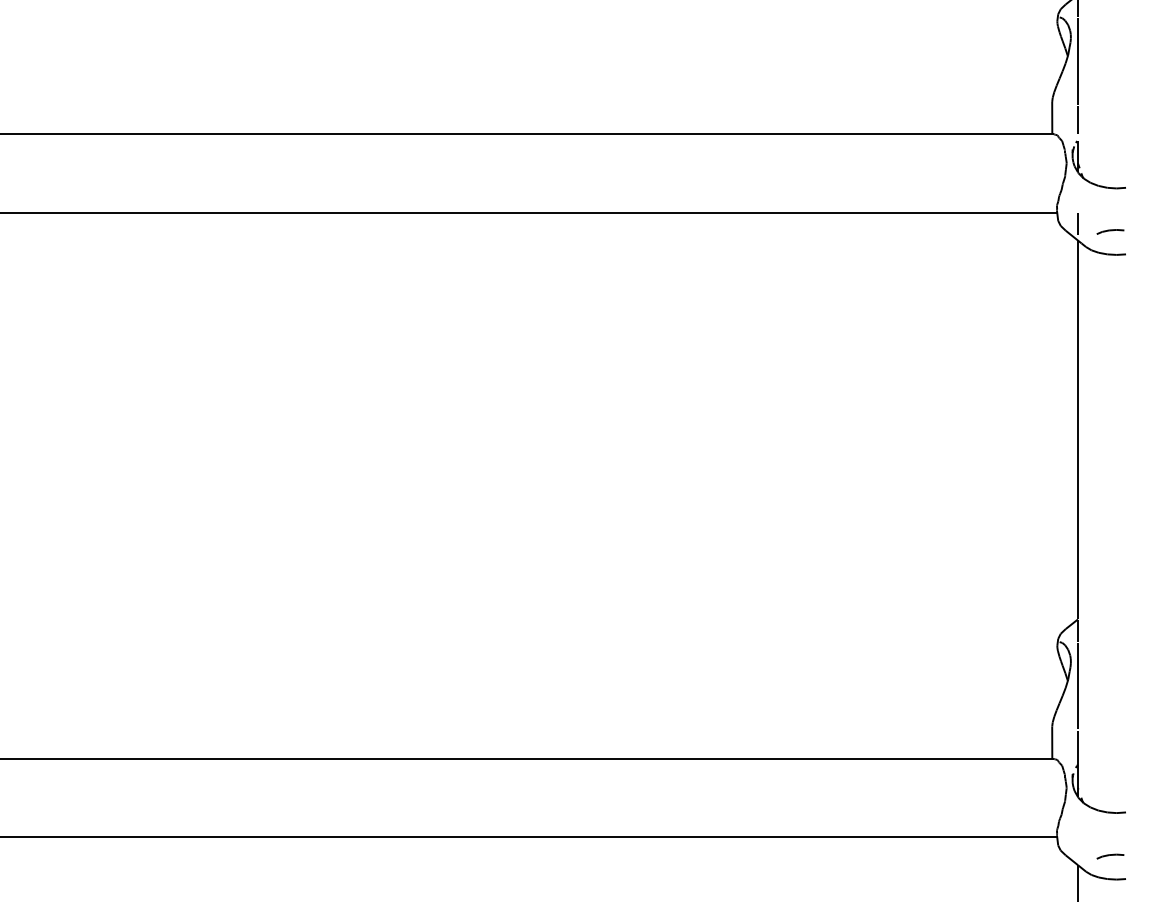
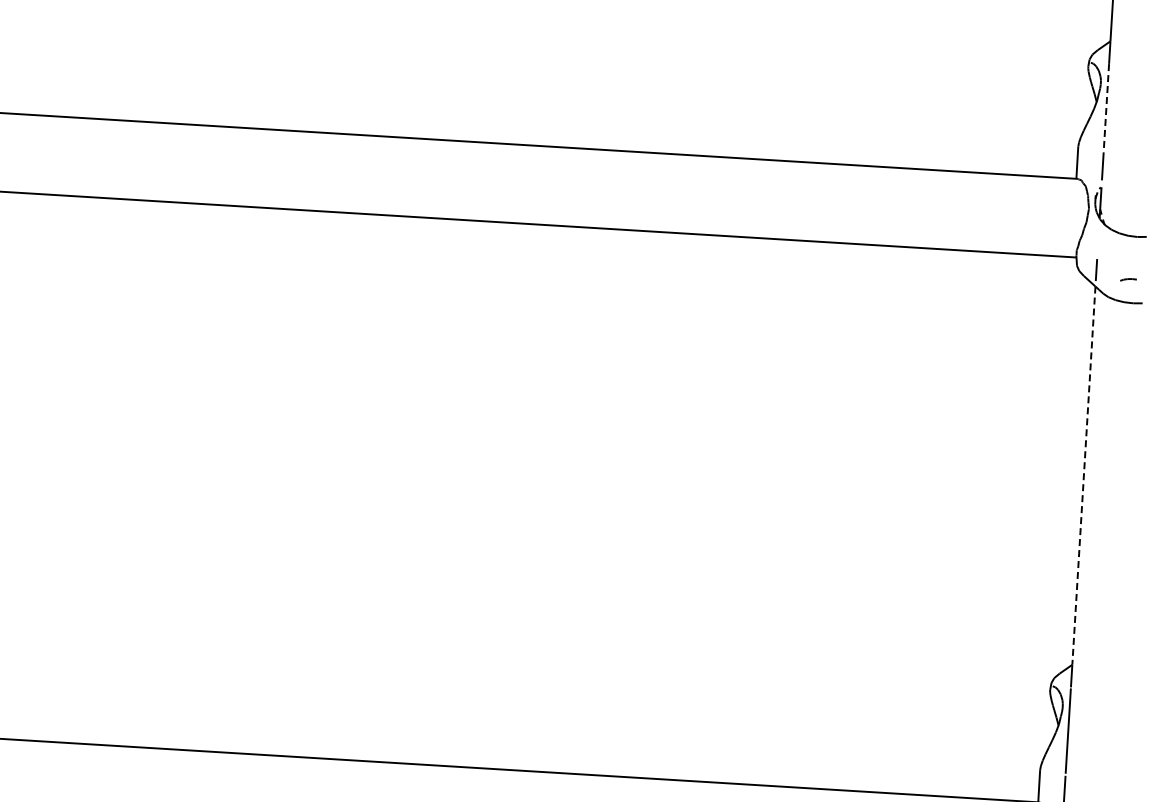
line: (1077, 61) -> (1105, 107), solid -> dashed
part: (1110, 231) -> (1128, 279), size x0.6
line: (1077, 430) -> (1083, 476), solid -> dashed

